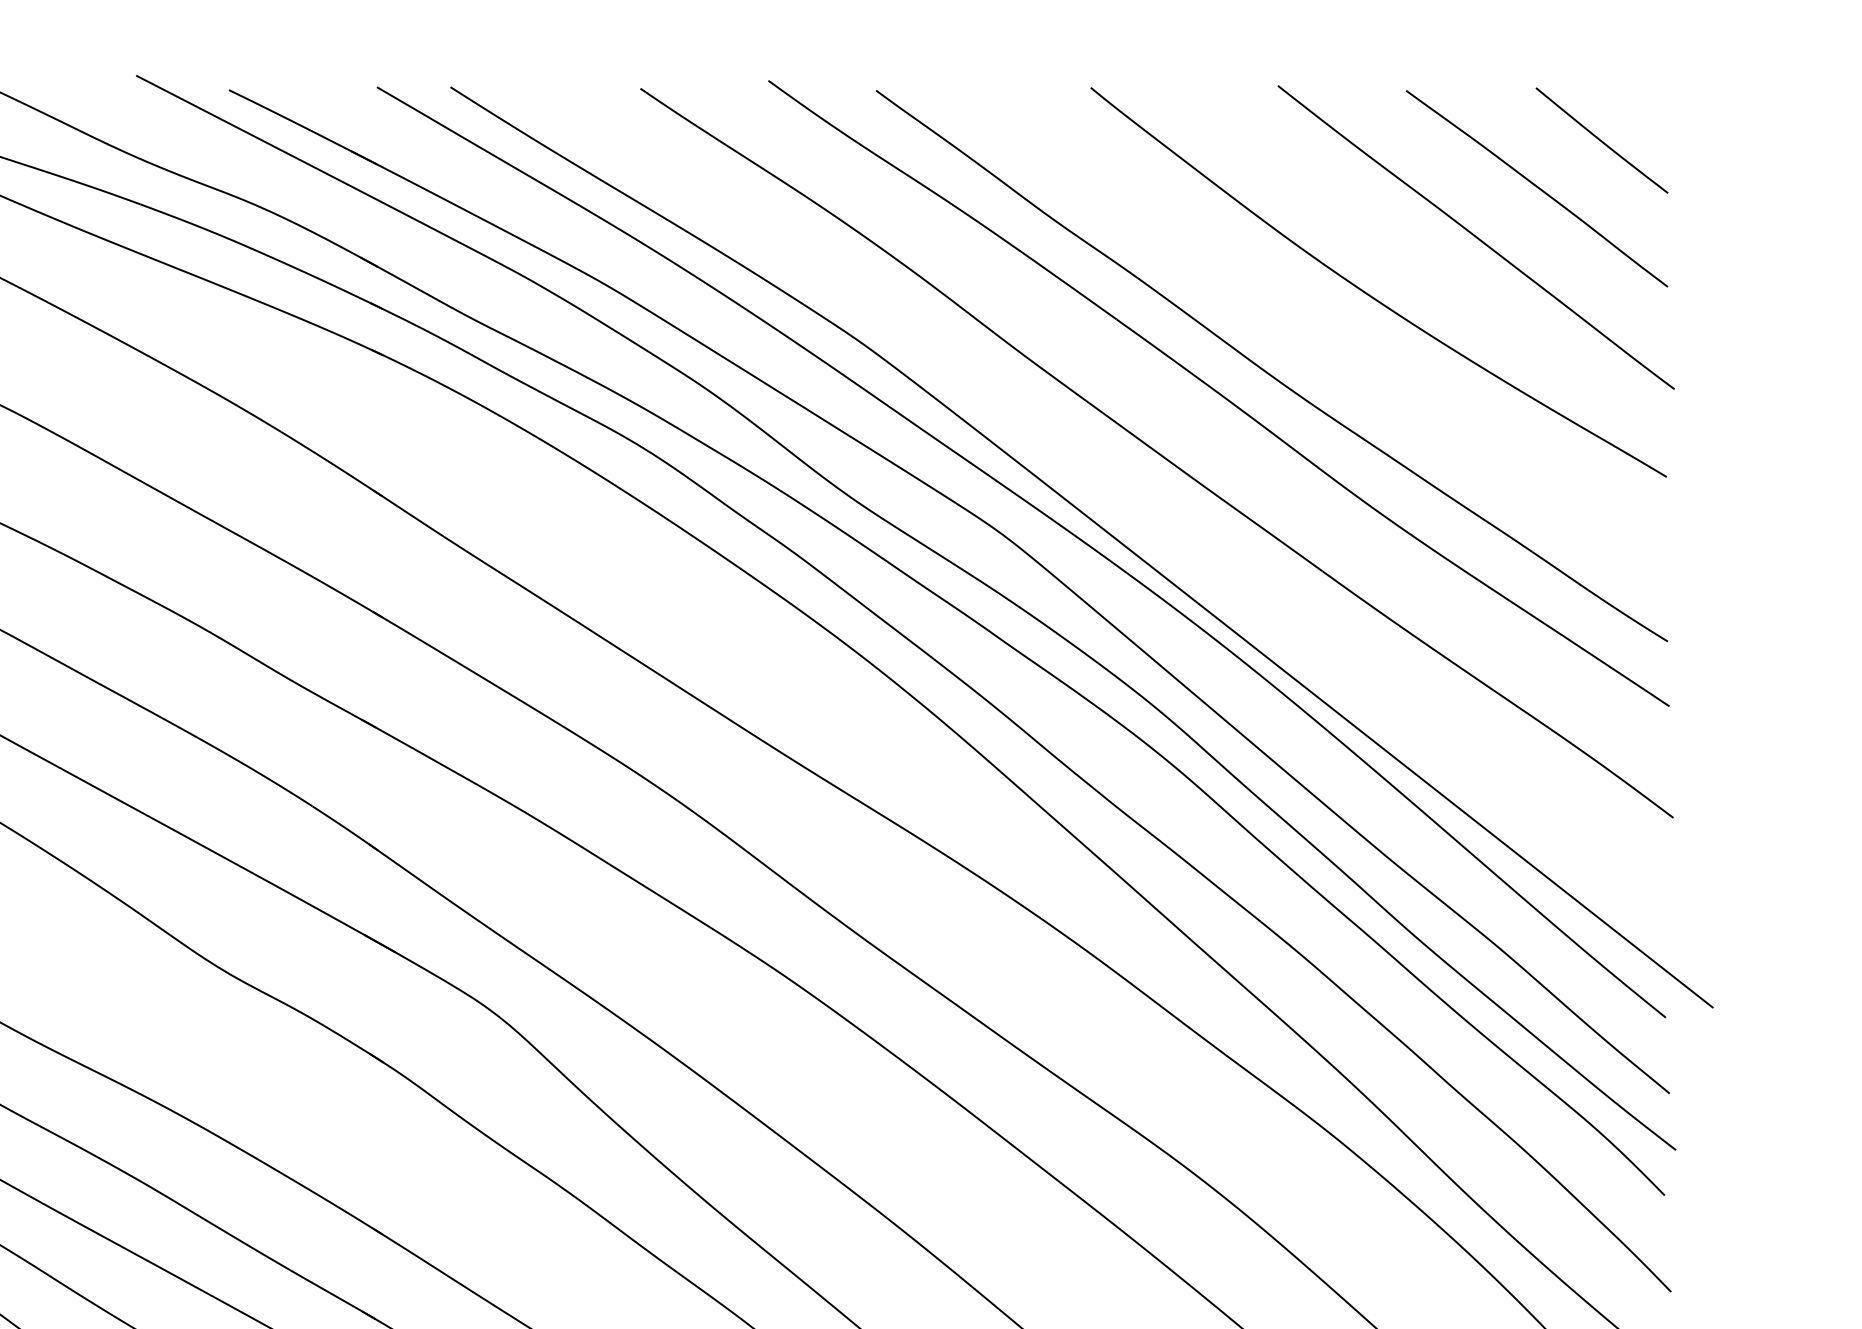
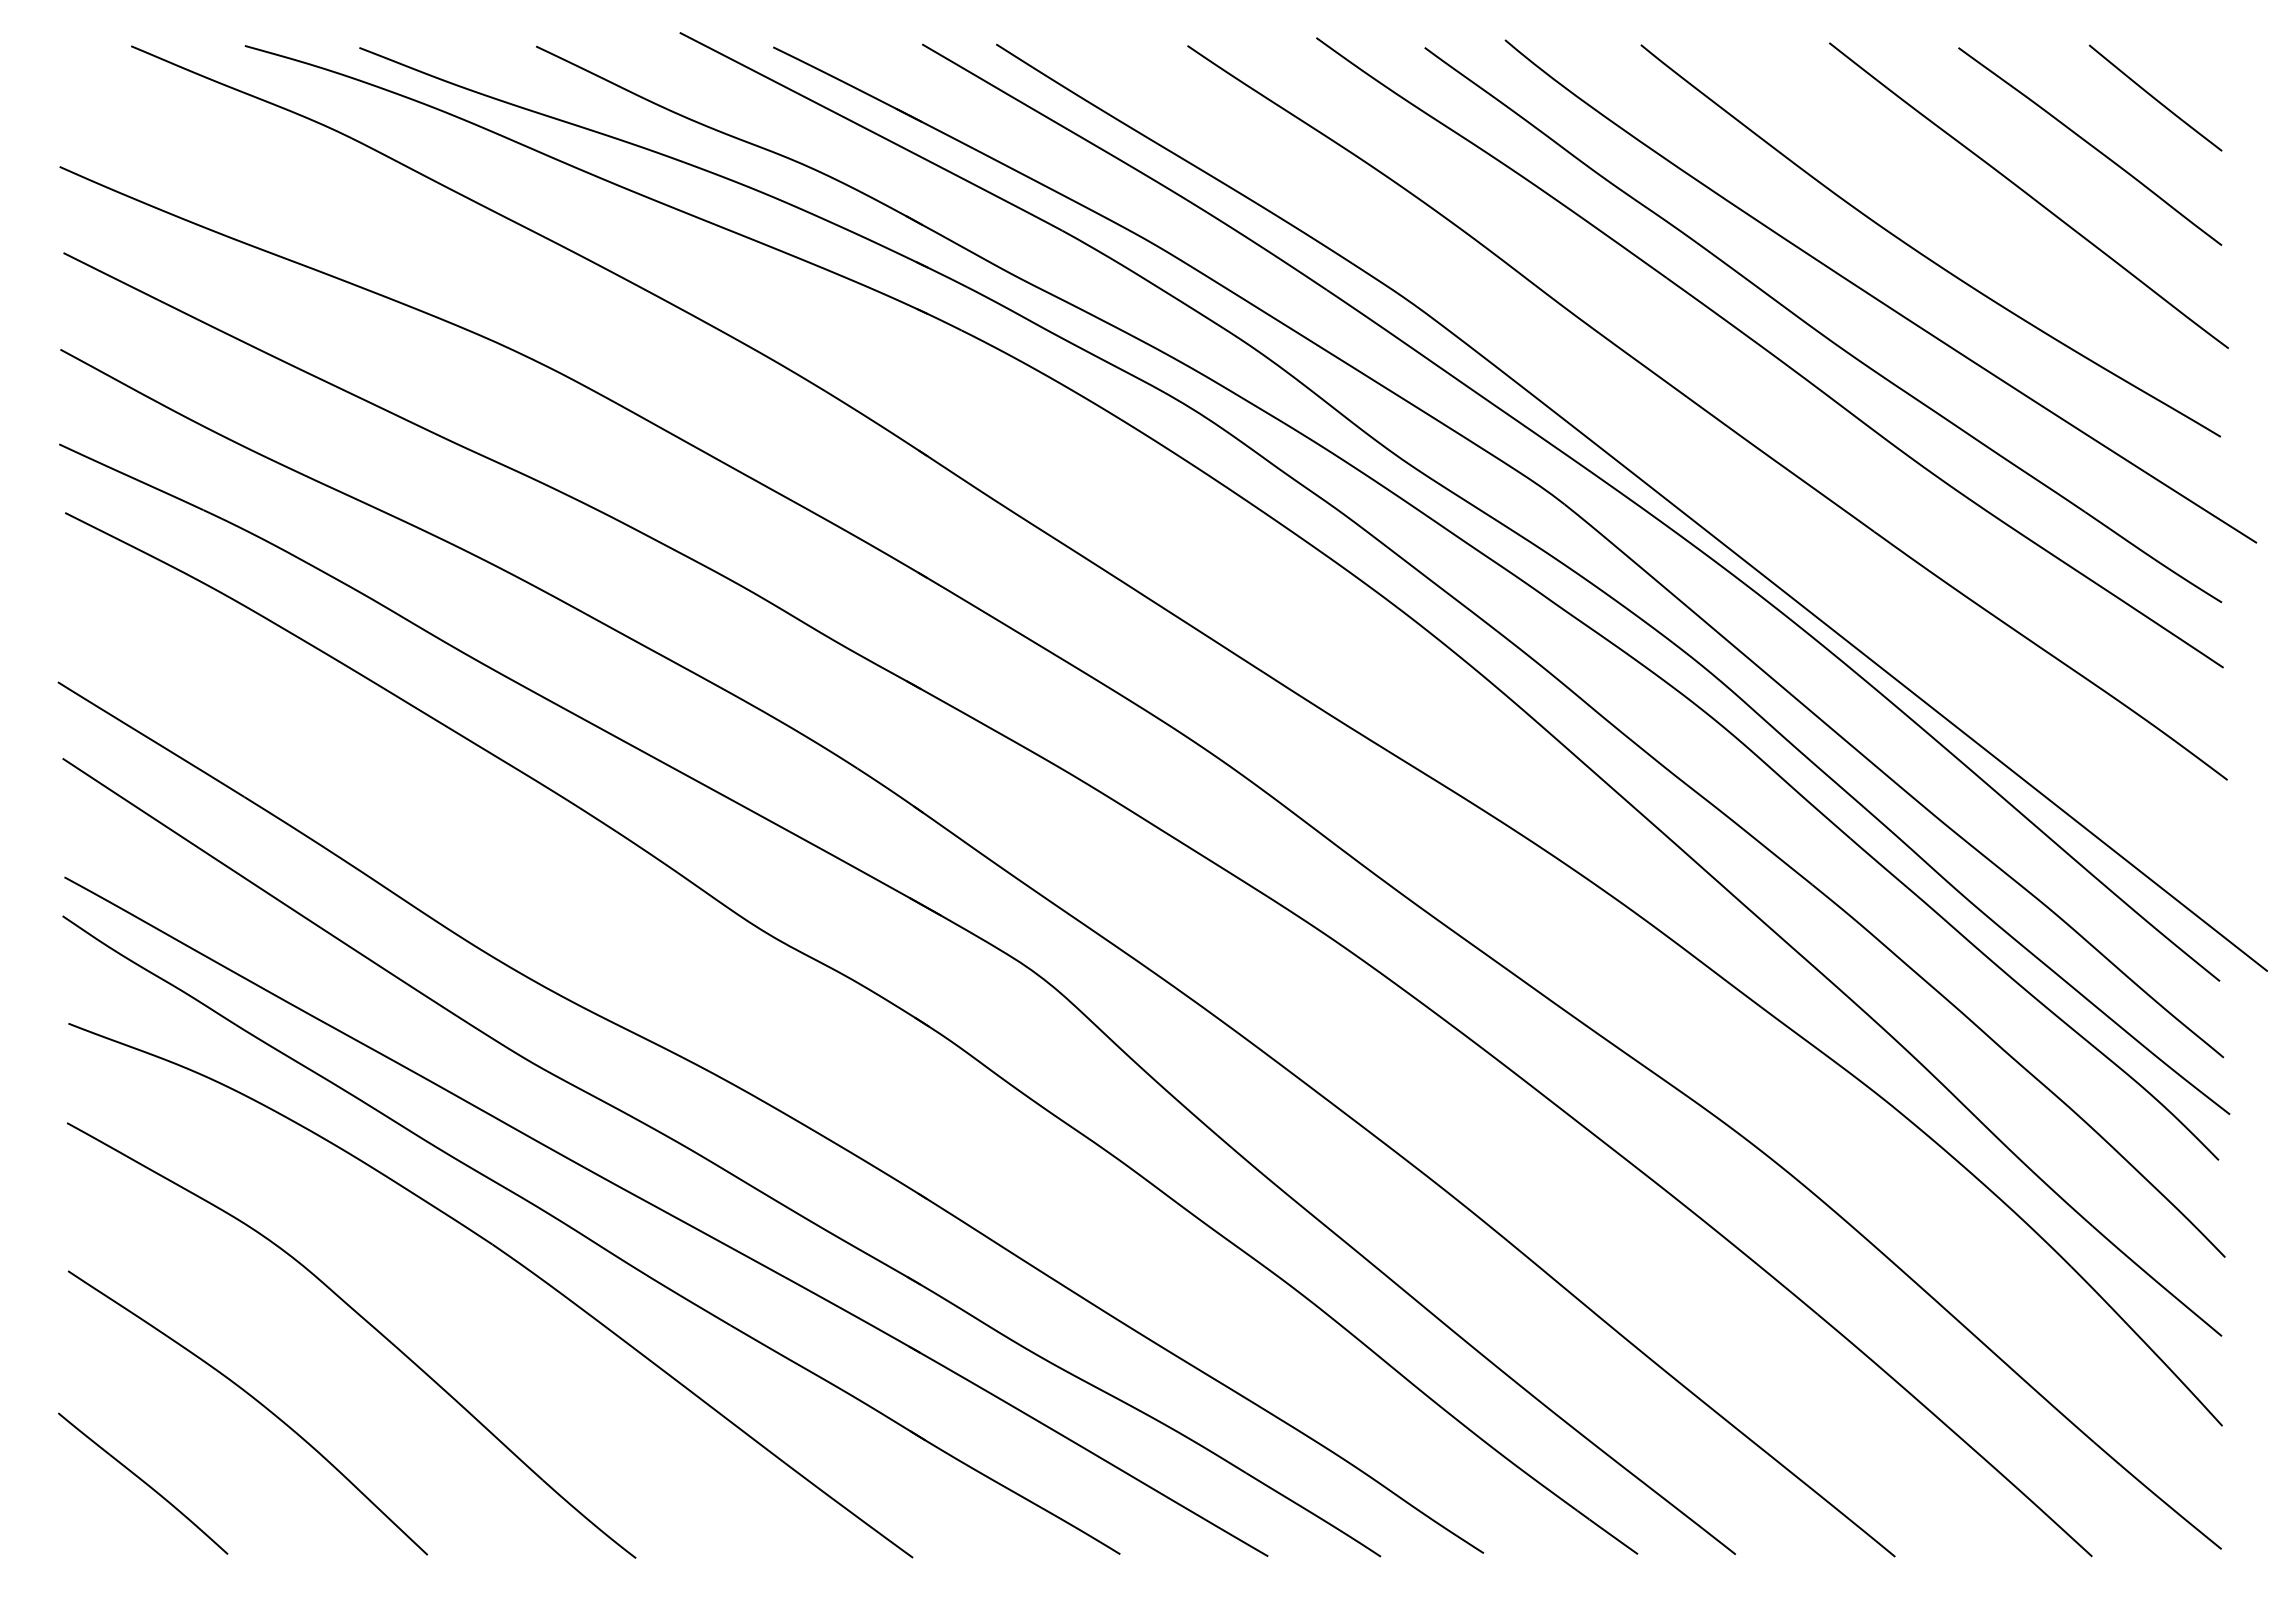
curve: (1324, 338) -> (1876, 297), added

